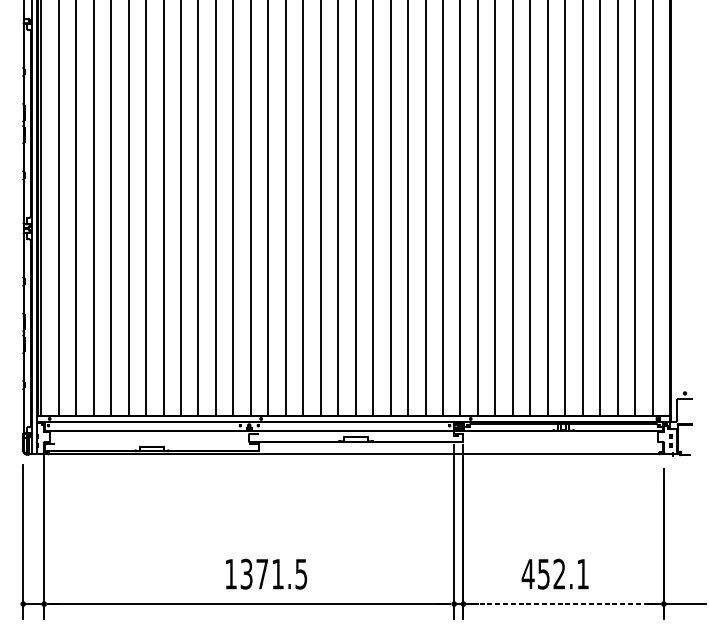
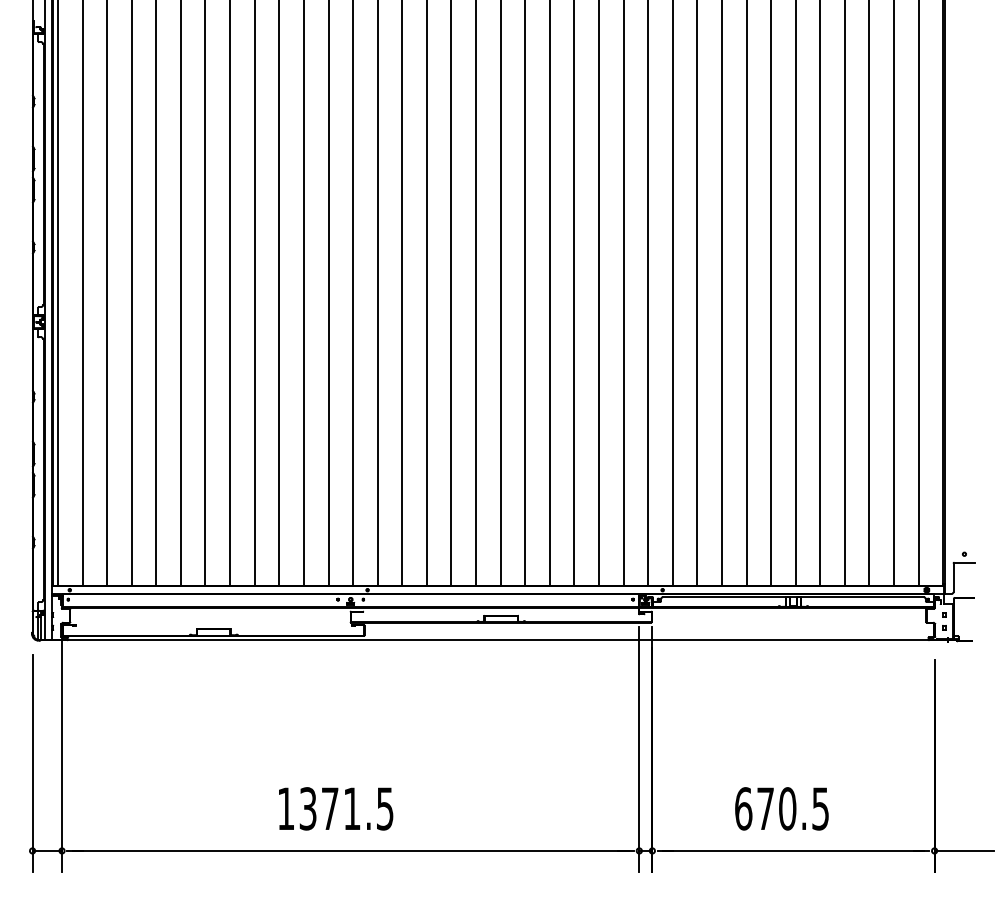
text: (266, 573) -> (336, 808), moved
text: (555, 573) -> (781, 808), 452.1 -> 670.5
line: (563, 603) -> (793, 850), dashed -> solid

